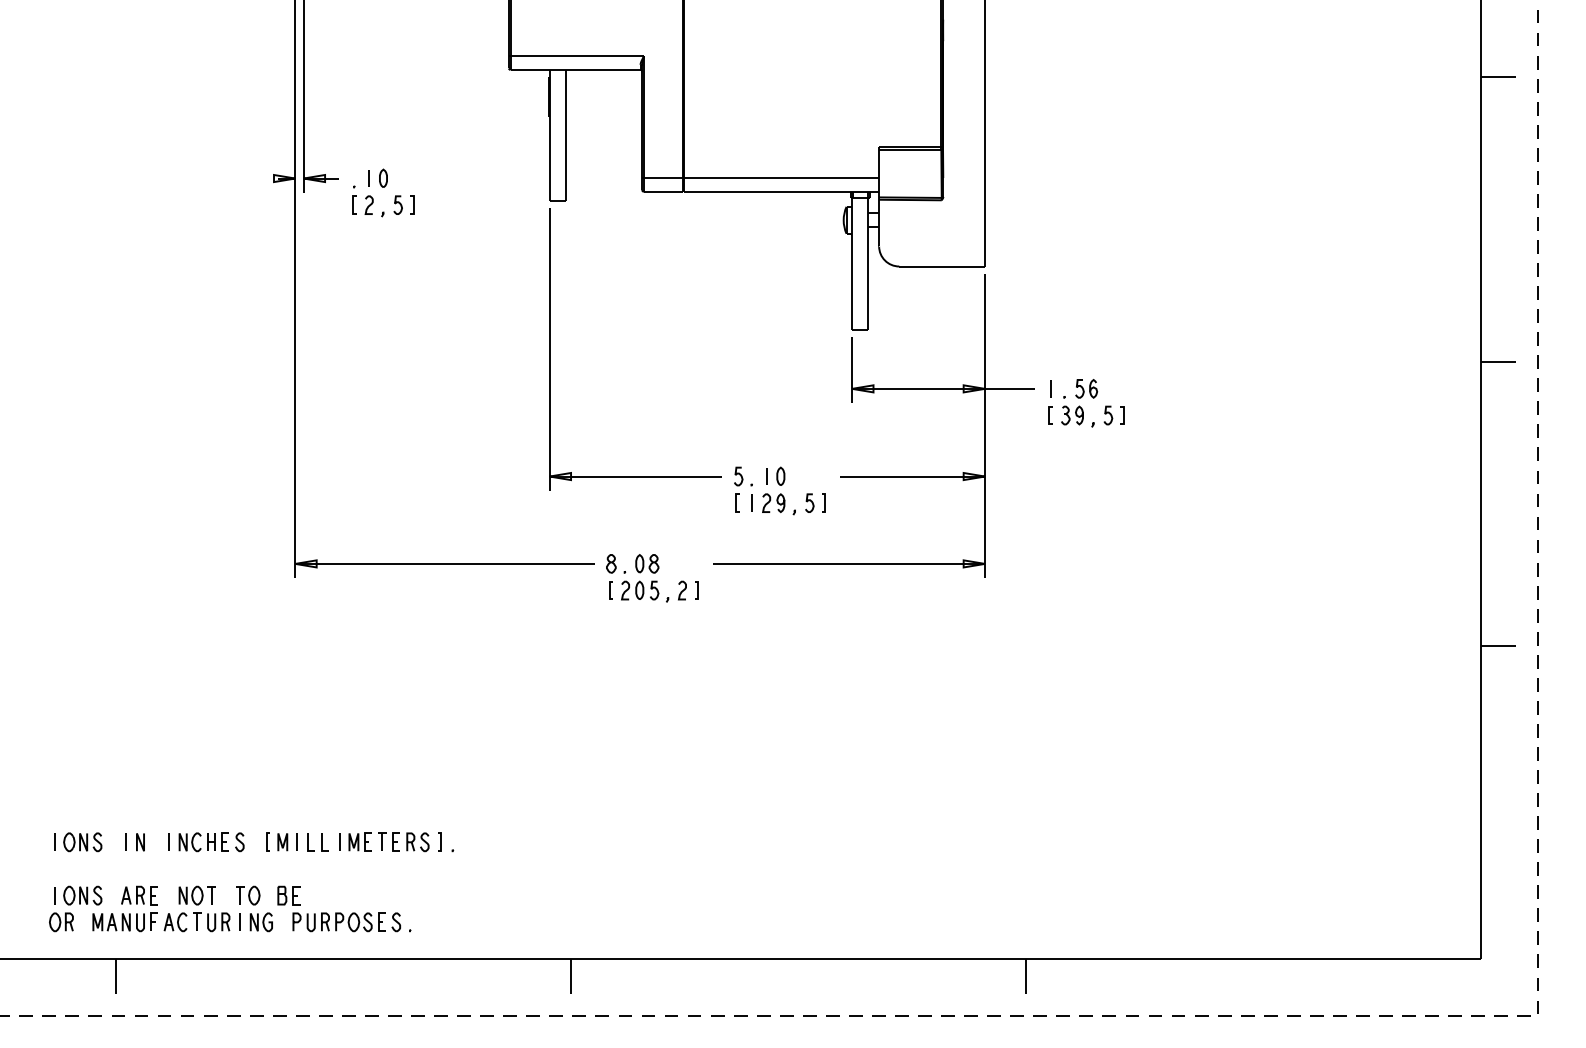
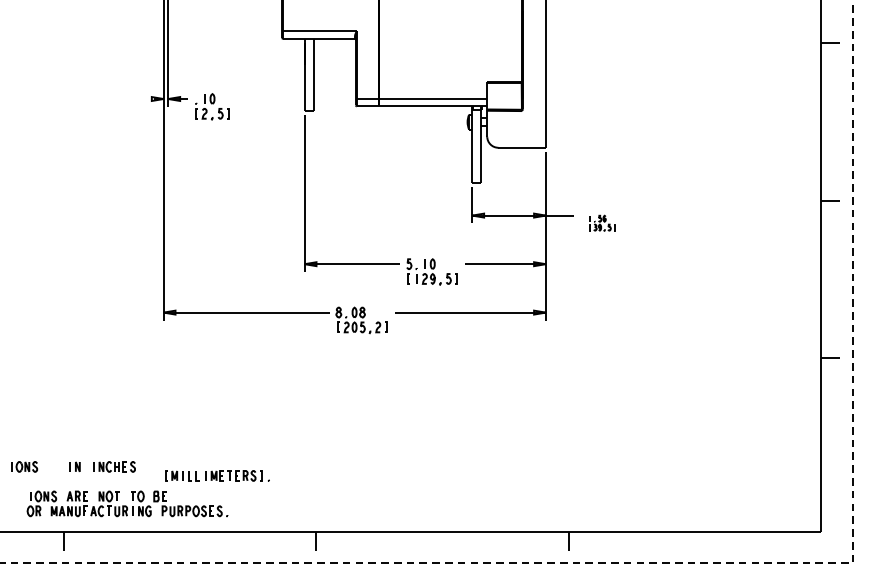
part: (1087, 403) -> (602, 223), size x0.6
part: (78, 841) -> (24, 466), moved
part: (359, 841) -> (217, 475), moved

